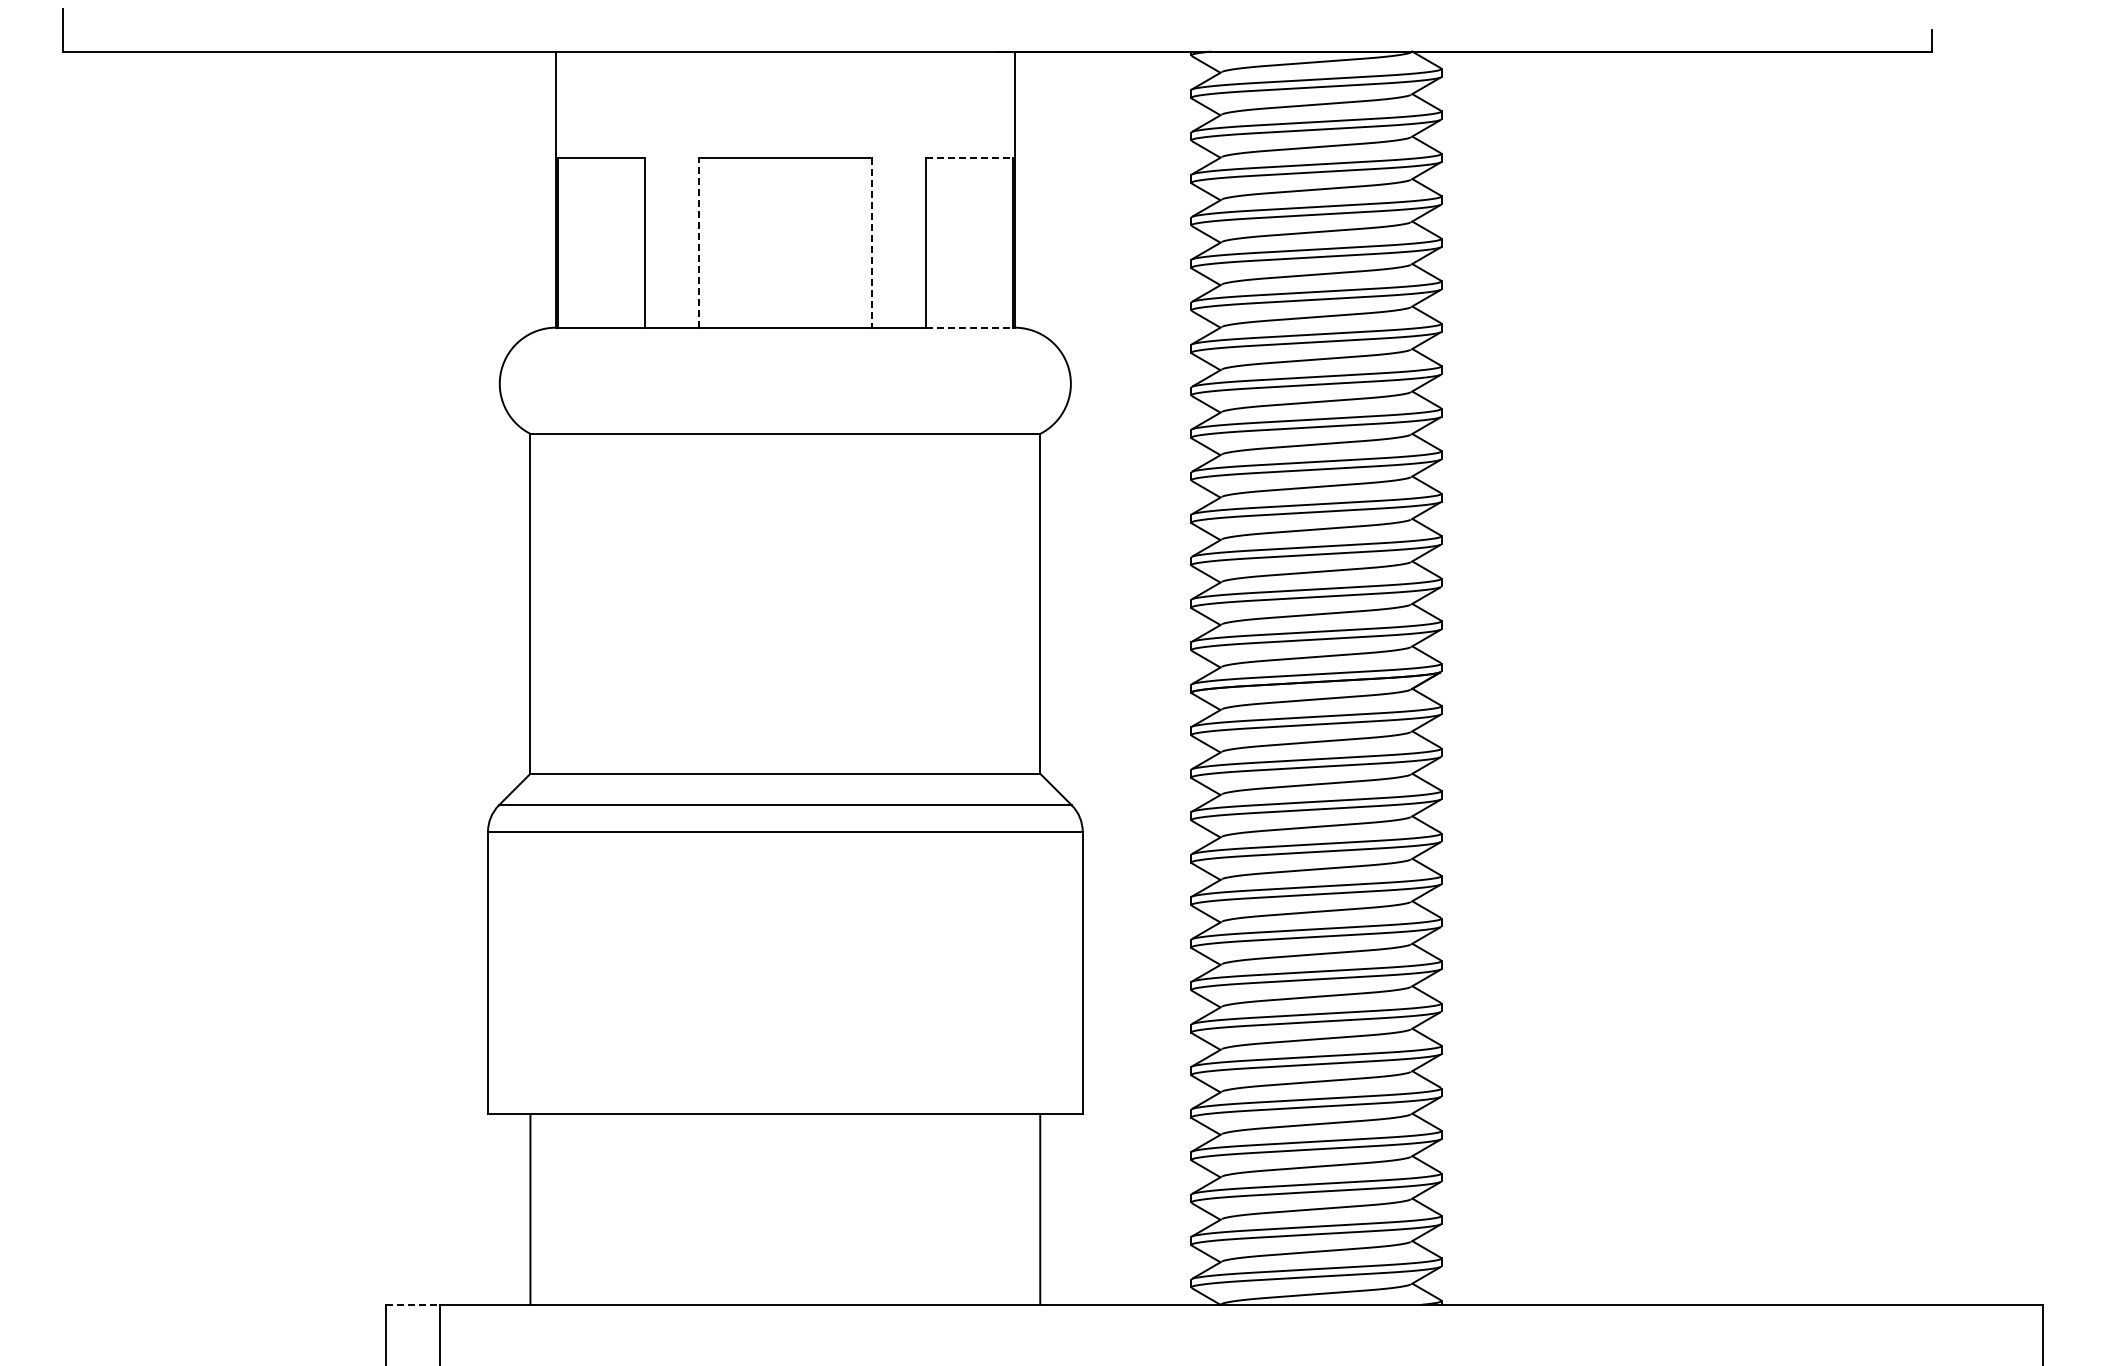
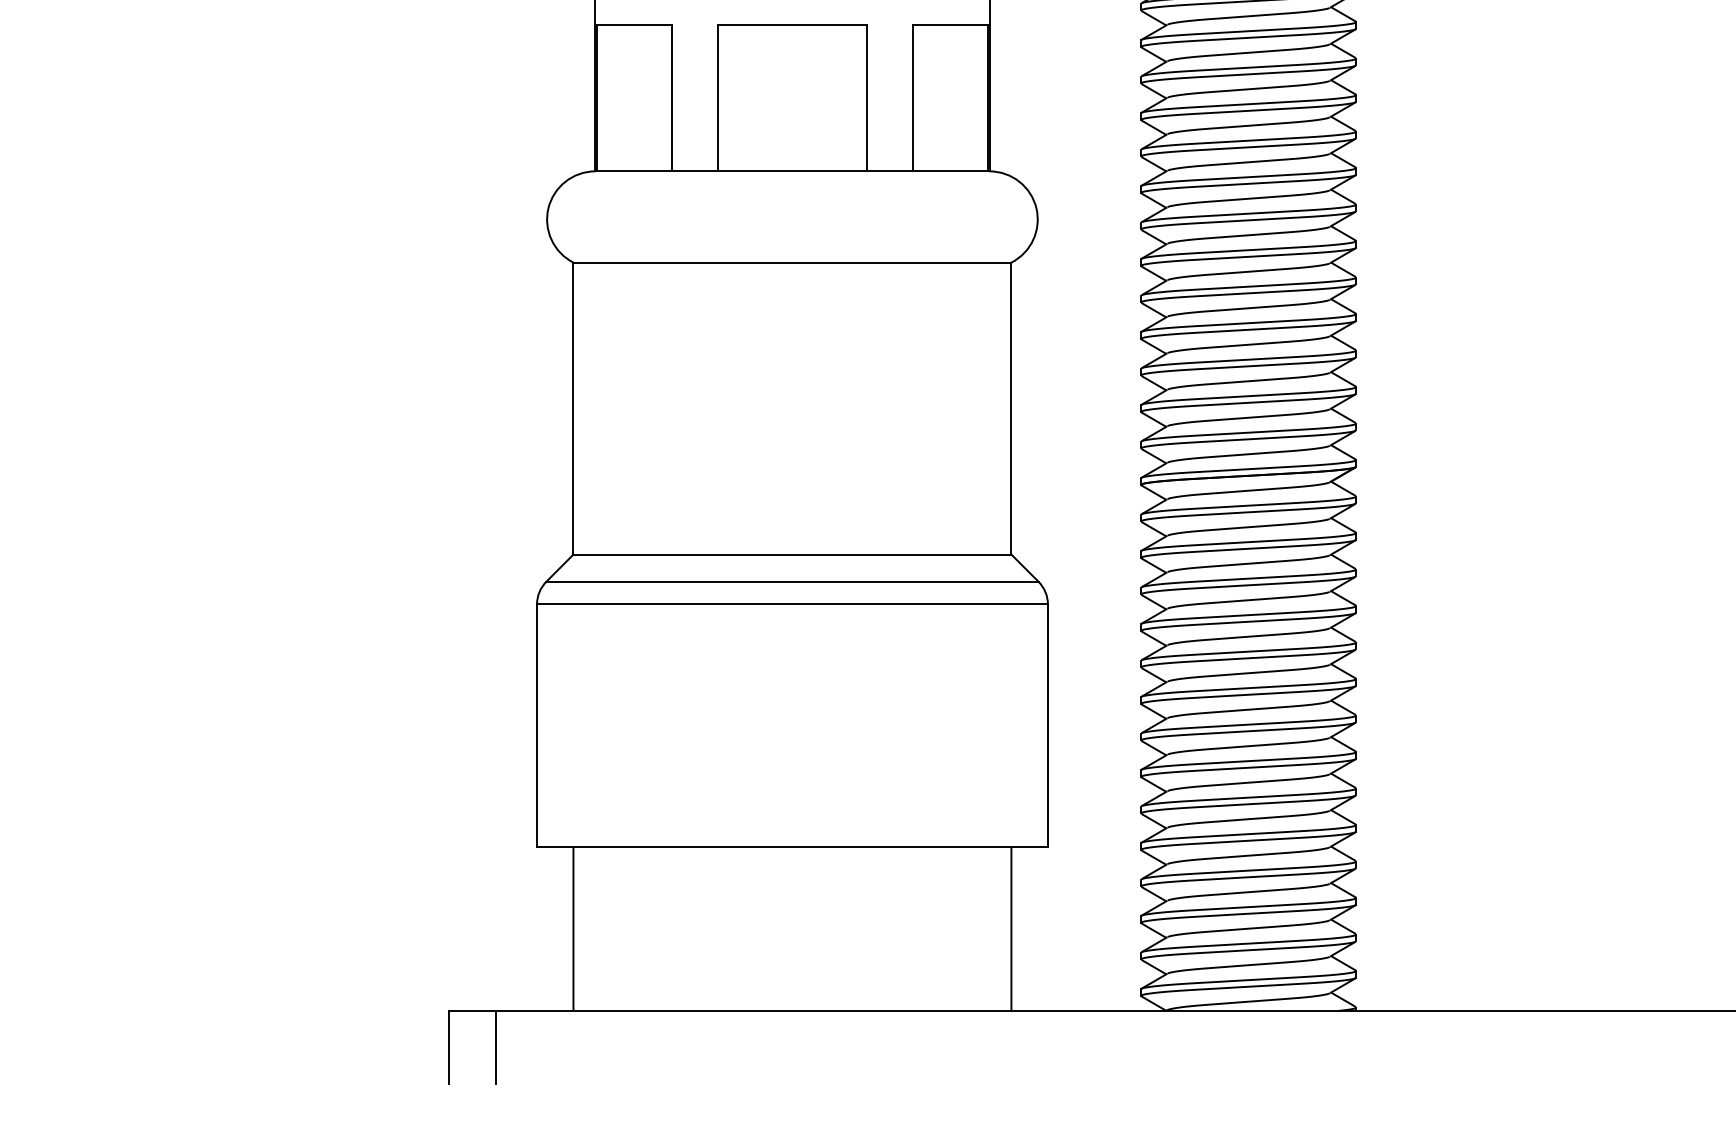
line: (969, 157) -> (950, 25), dashed -> solid
line: (698, 242) -> (717, 98), dashed -> solid
line: (872, 242) -> (867, 98), dashed -> solid
line: (969, 327) -> (950, 171), dashed -> solid
line: (413, 1304) -> (472, 1010), dashed -> solid

